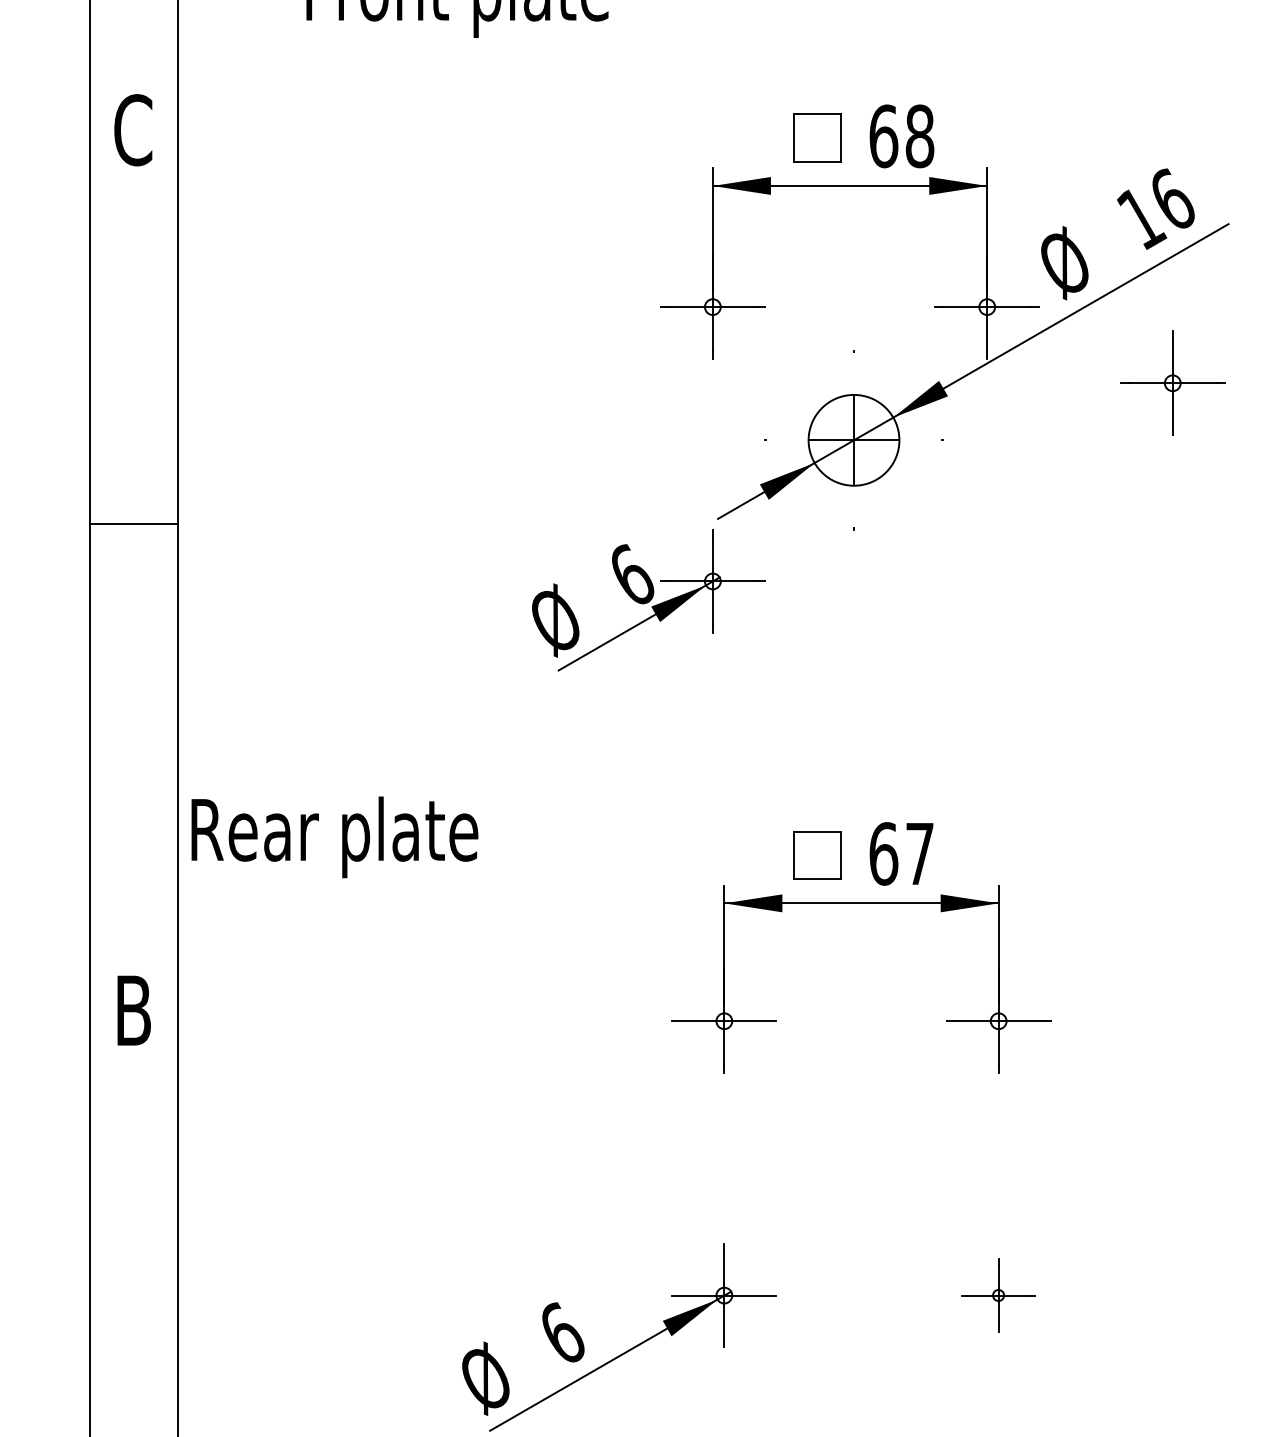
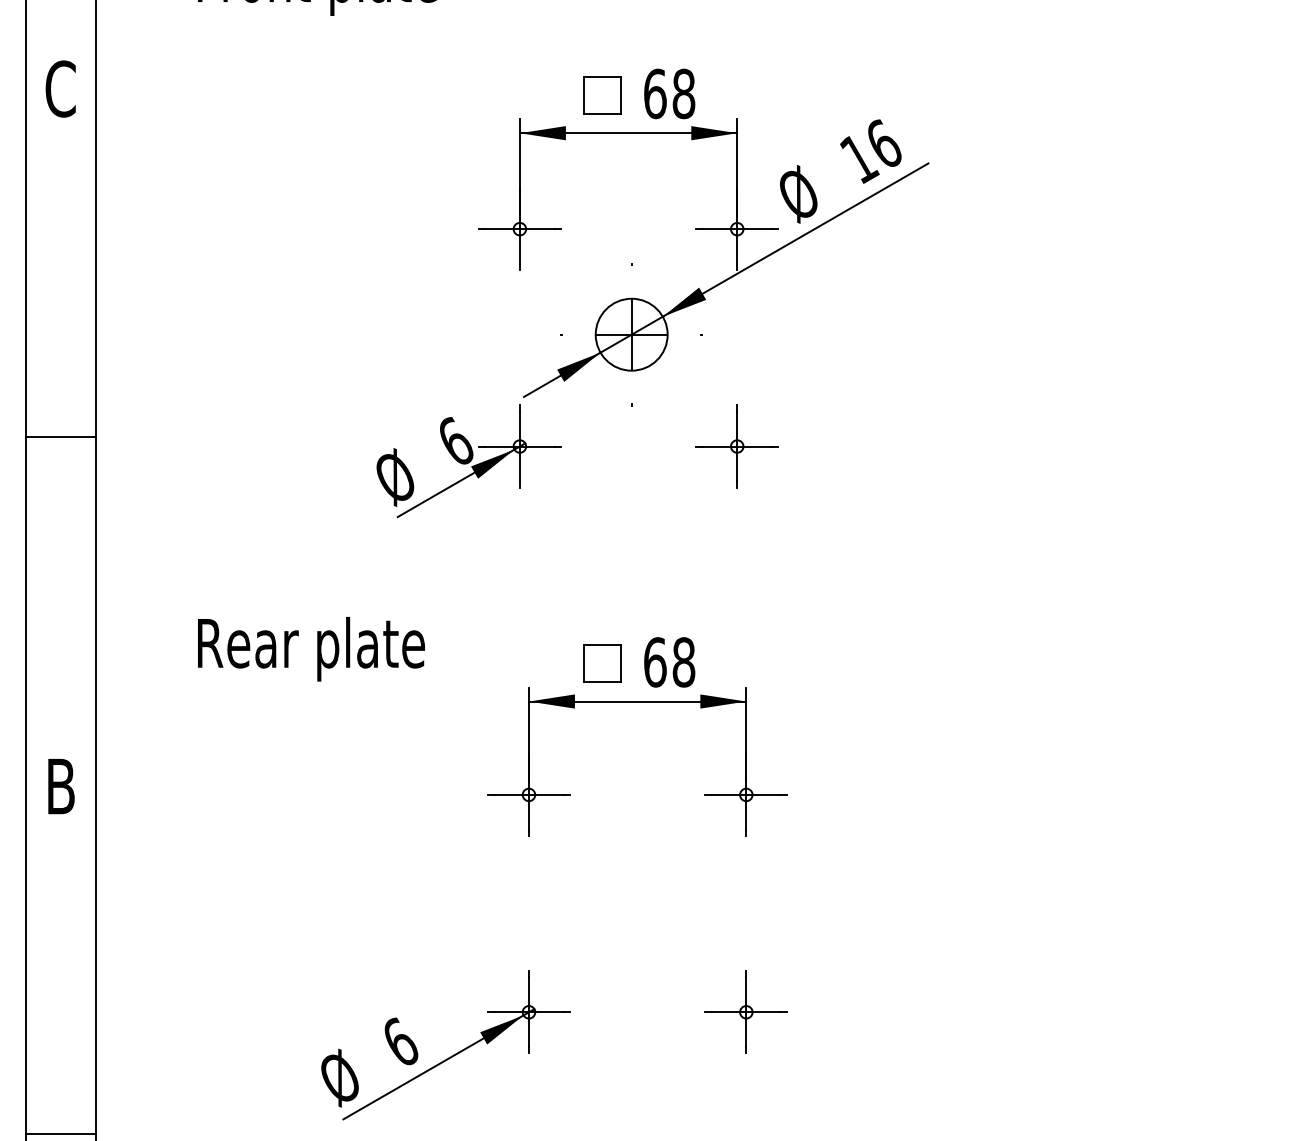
part: (1171, 383) -> (736, 446), moved
line: (134, 524) -> (61, 437), moved
text: (334, 837) -> (311, 649), moved
text: (919, 854) -> (683, 662), 67 -> 68
part: (997, 1294) -> (745, 1011), size x1.43

